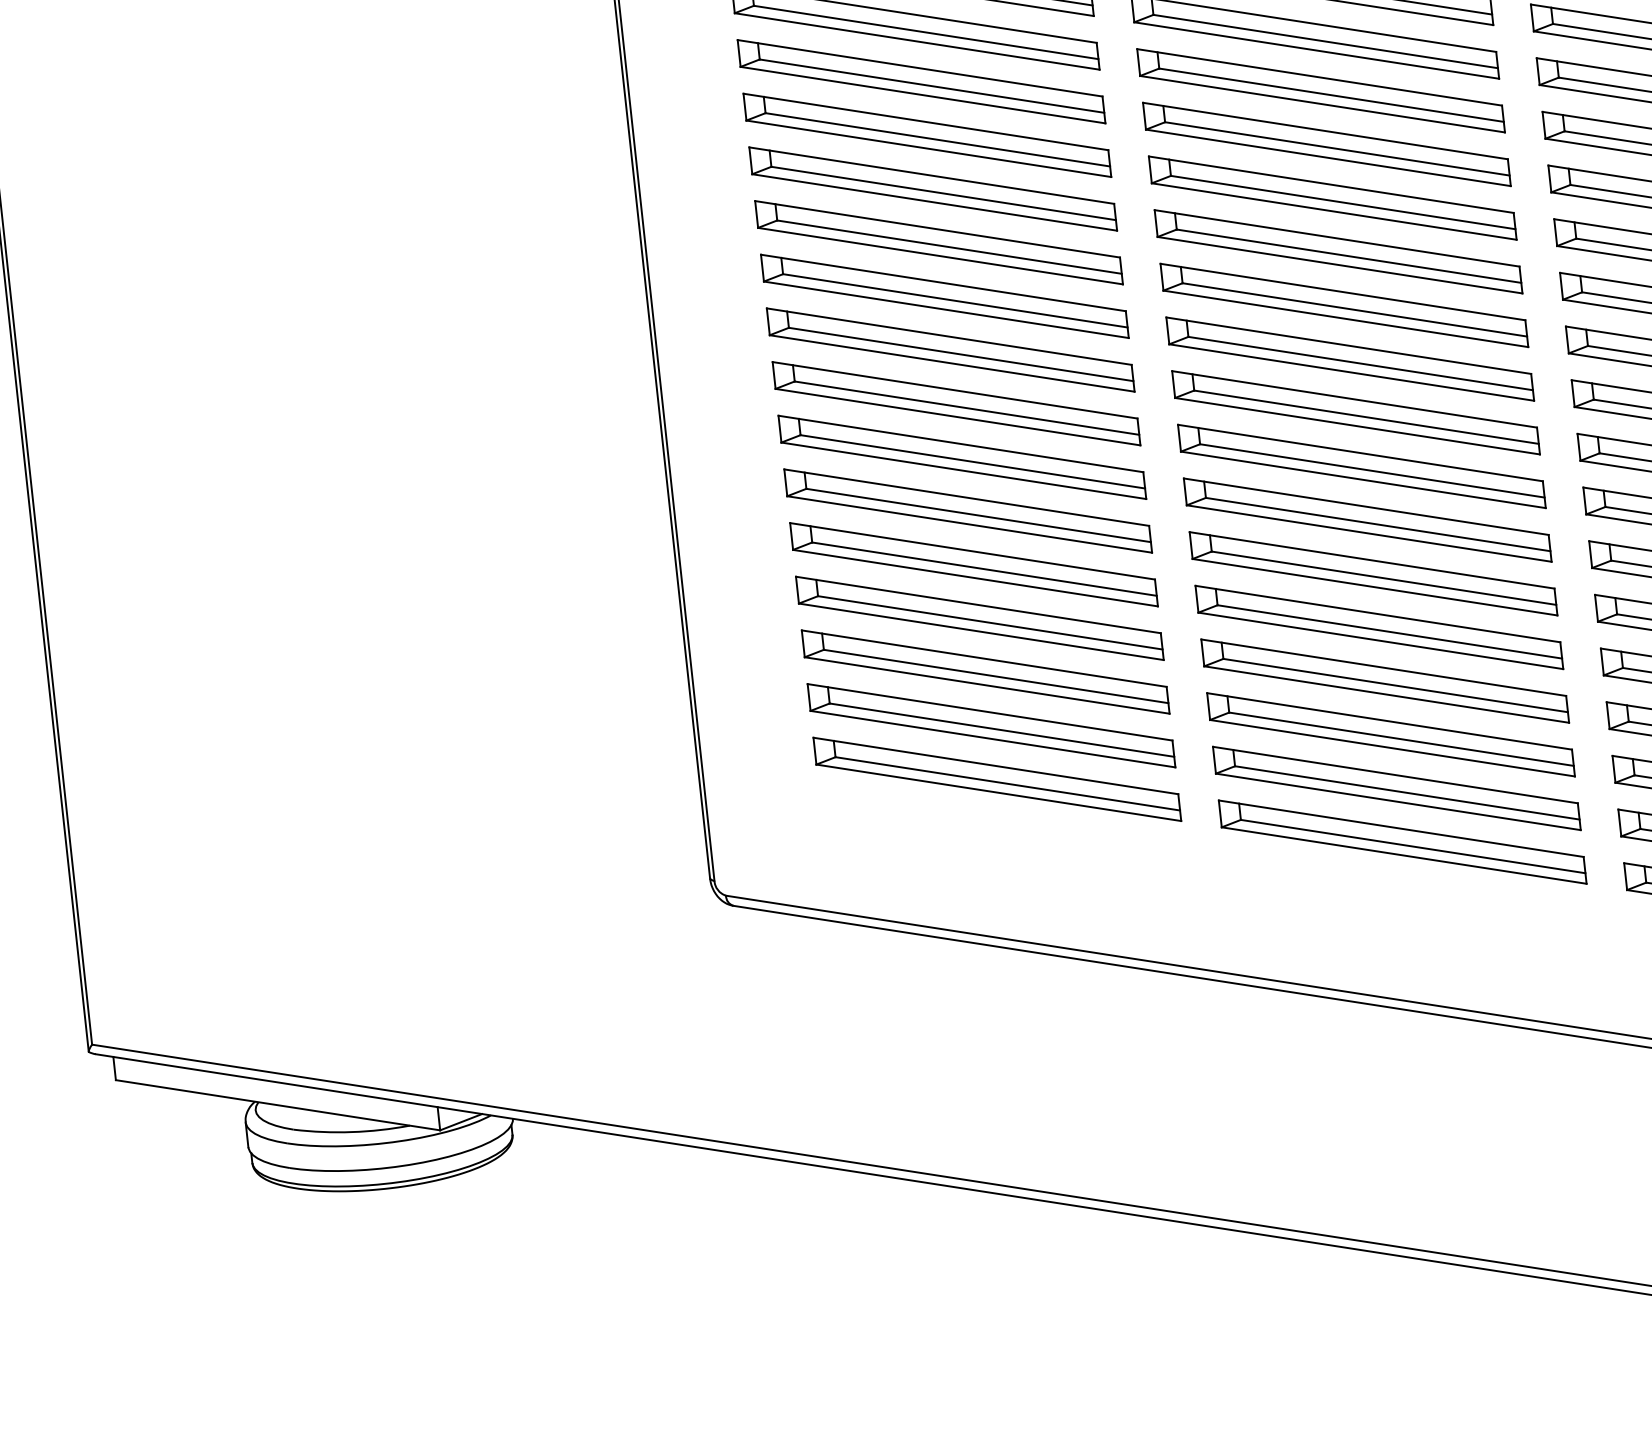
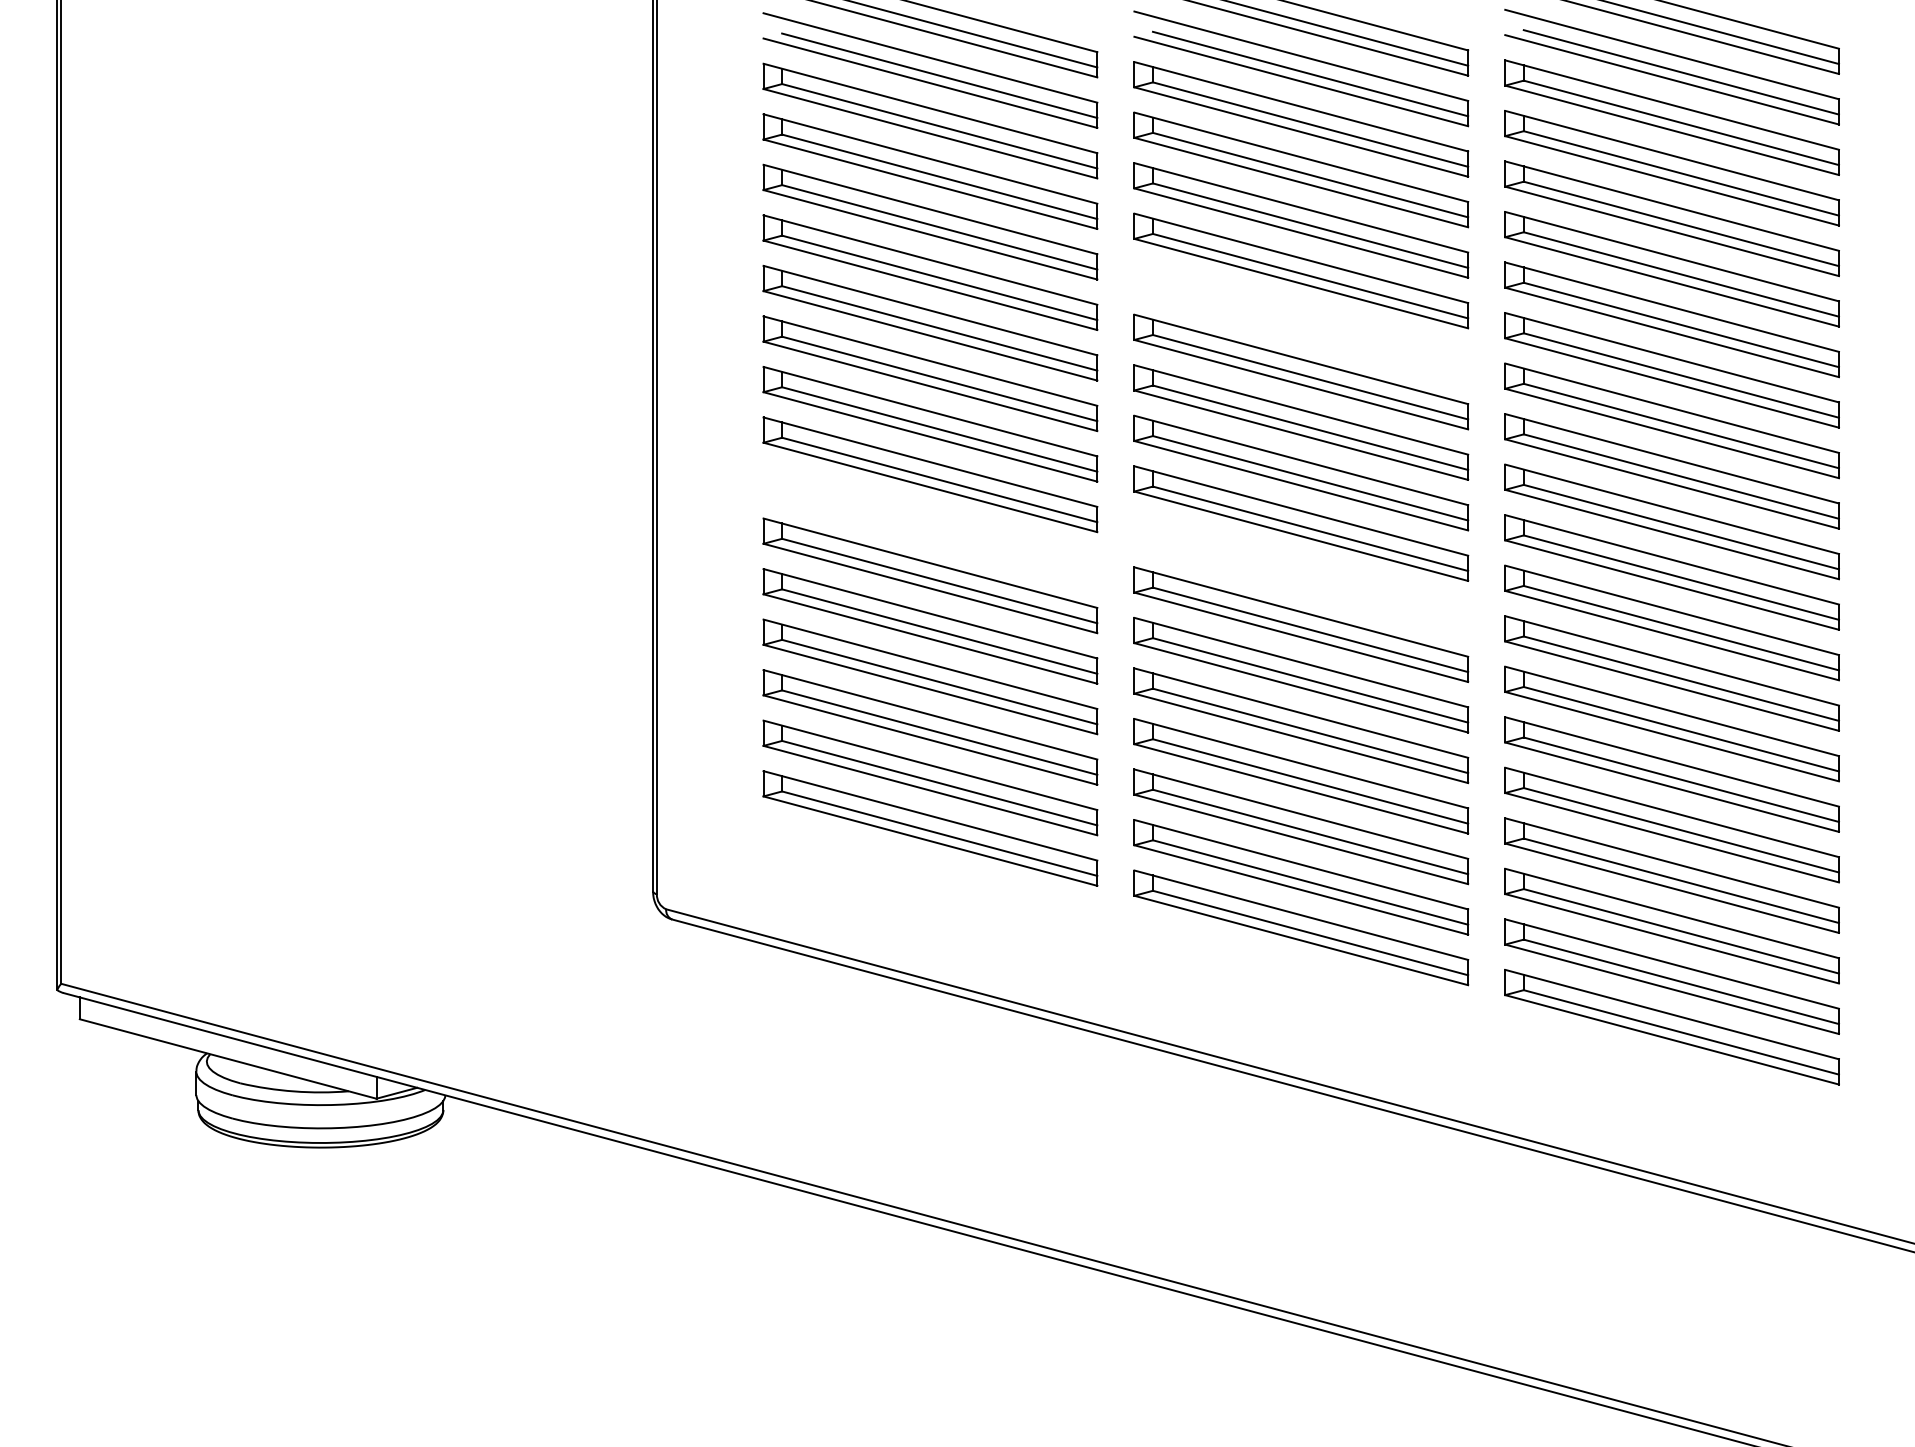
part: (1332, 198) -> (1301, 321), removed
part: (962, 457) -> (930, 525), removed
part: (1362, 465) -> (1301, 573), removed

